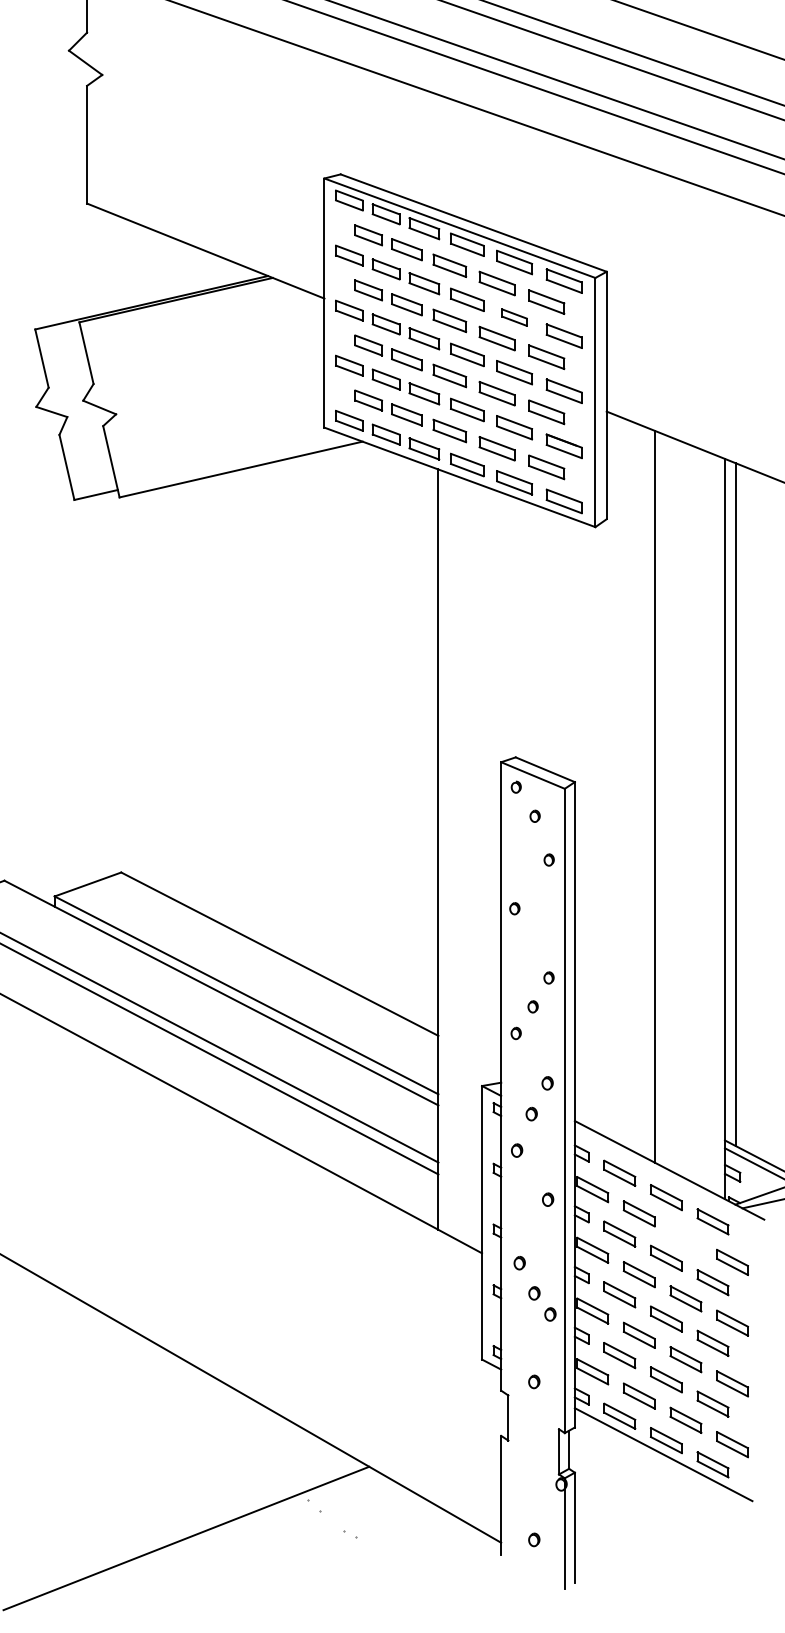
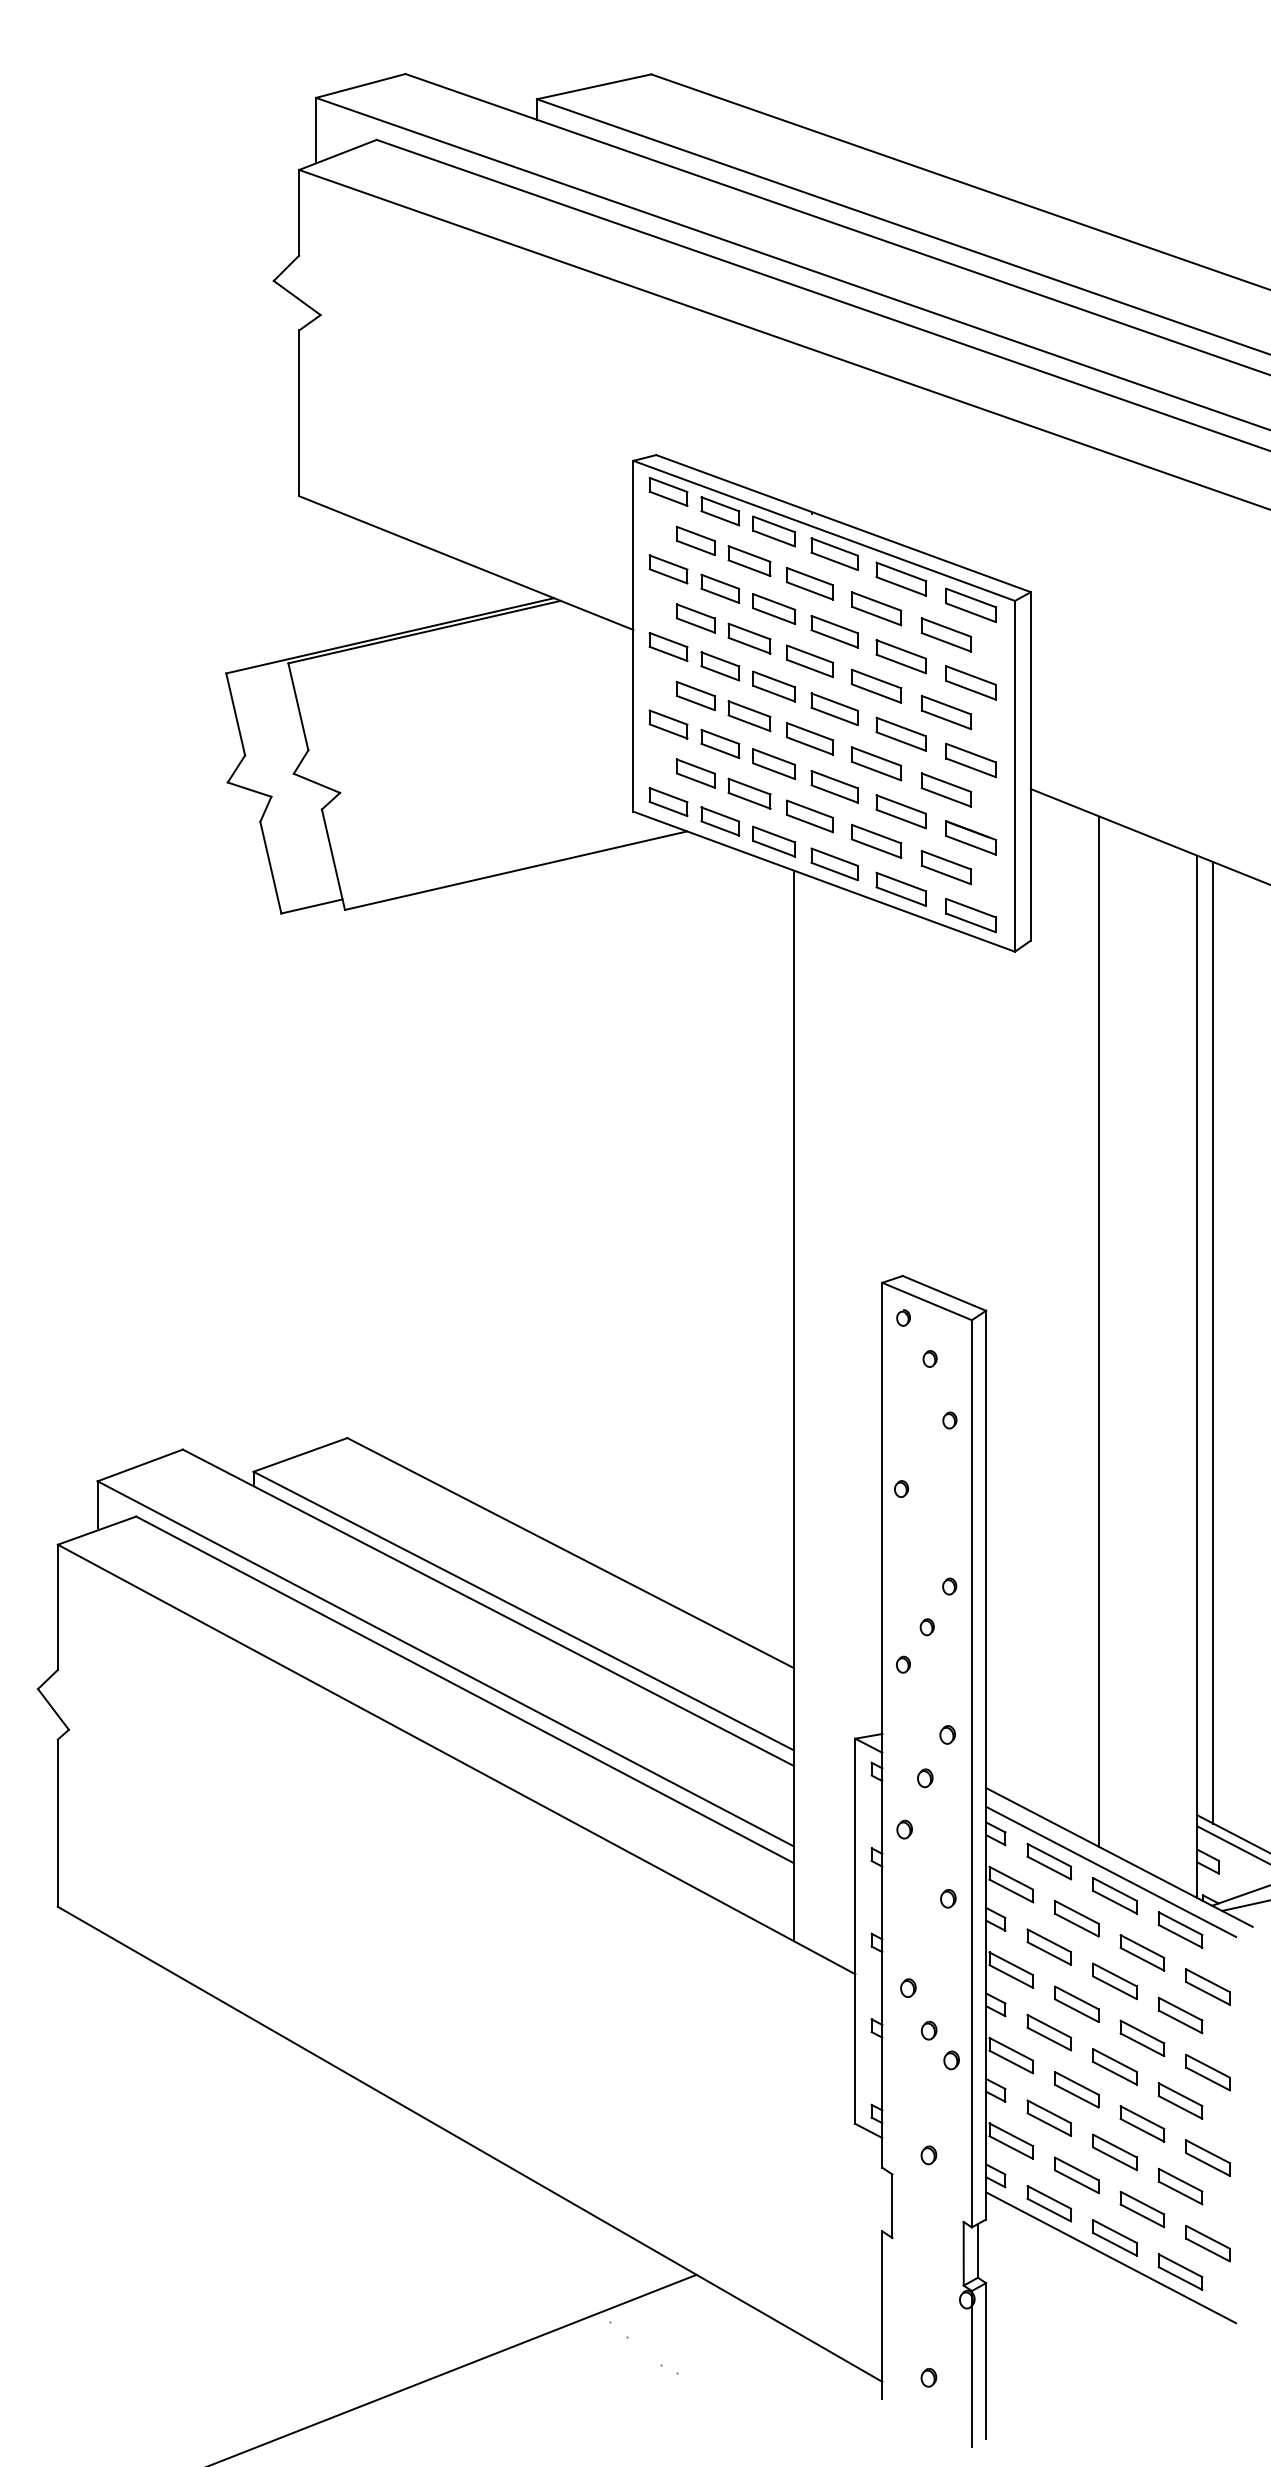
part: (514, 317) -> (900, 656), size x1.43
line: (663, 1180) -> (1111, 1871), added
part: (685, 1237) -> (1142, 1952), added

